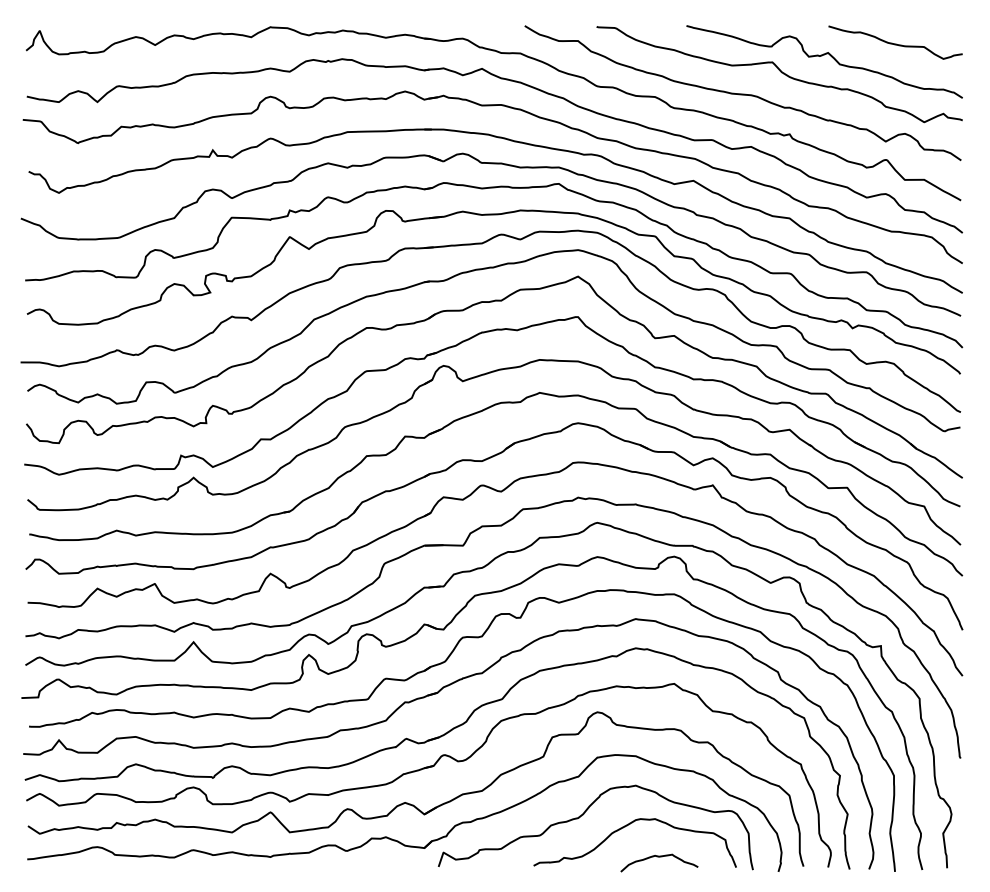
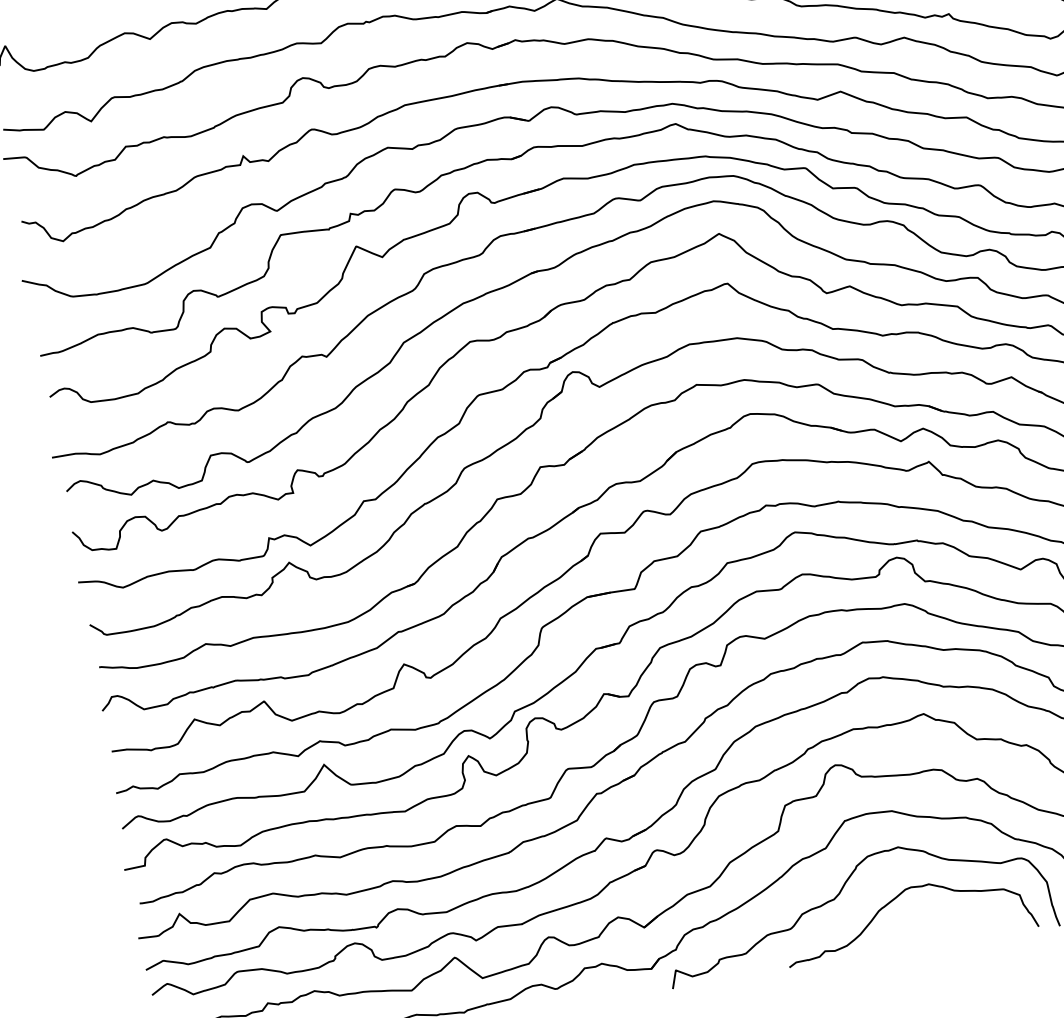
curve: (659, 857) -> (942, 930), removed

